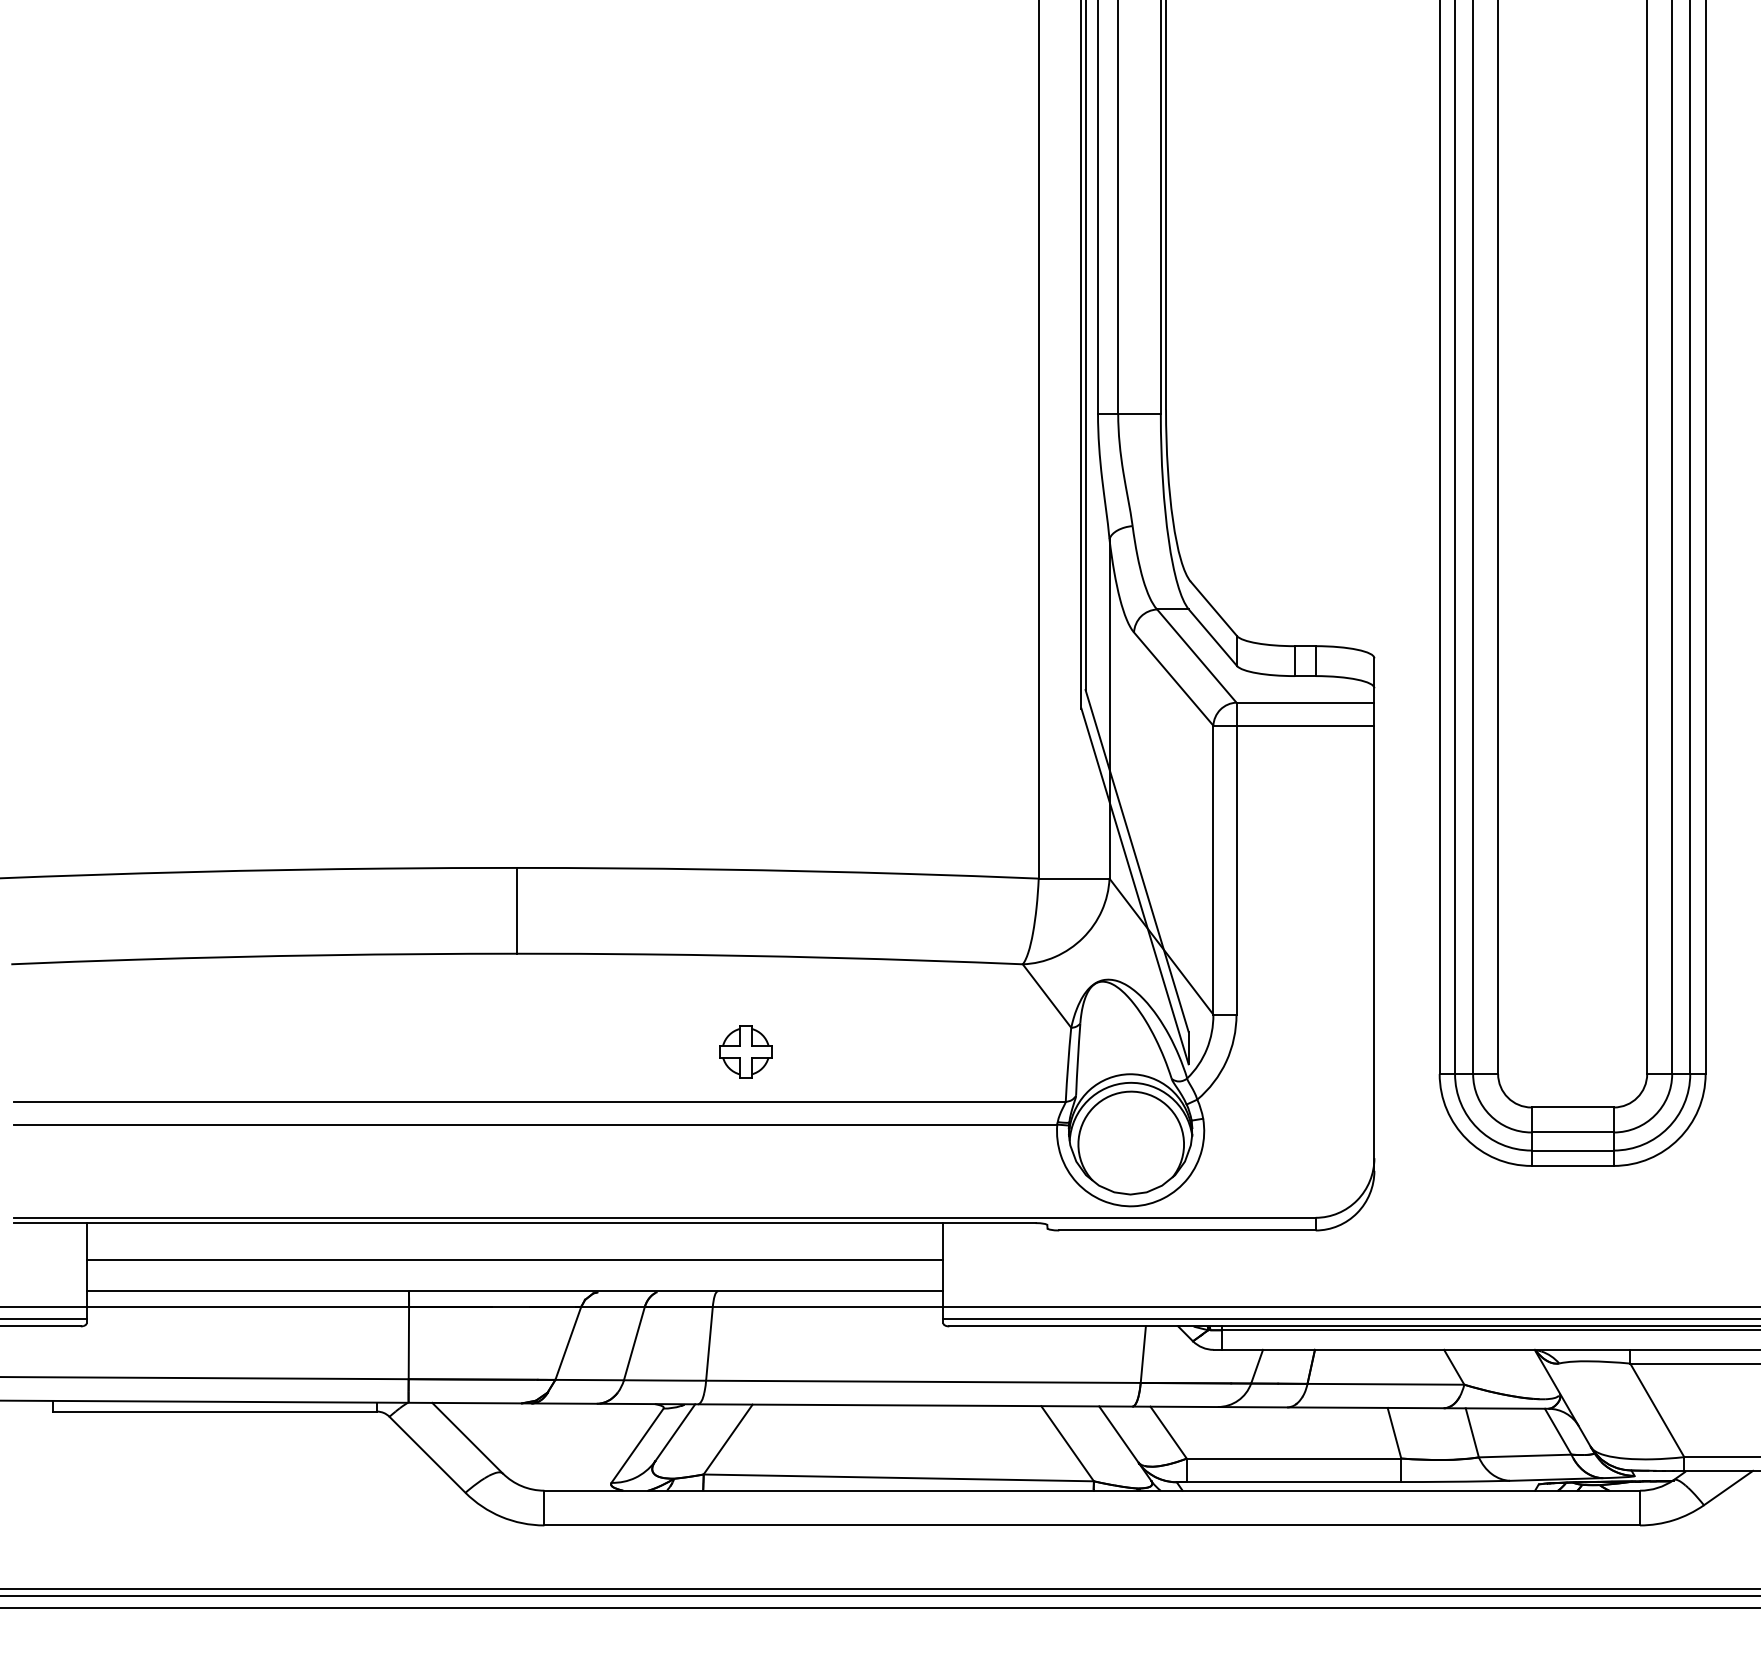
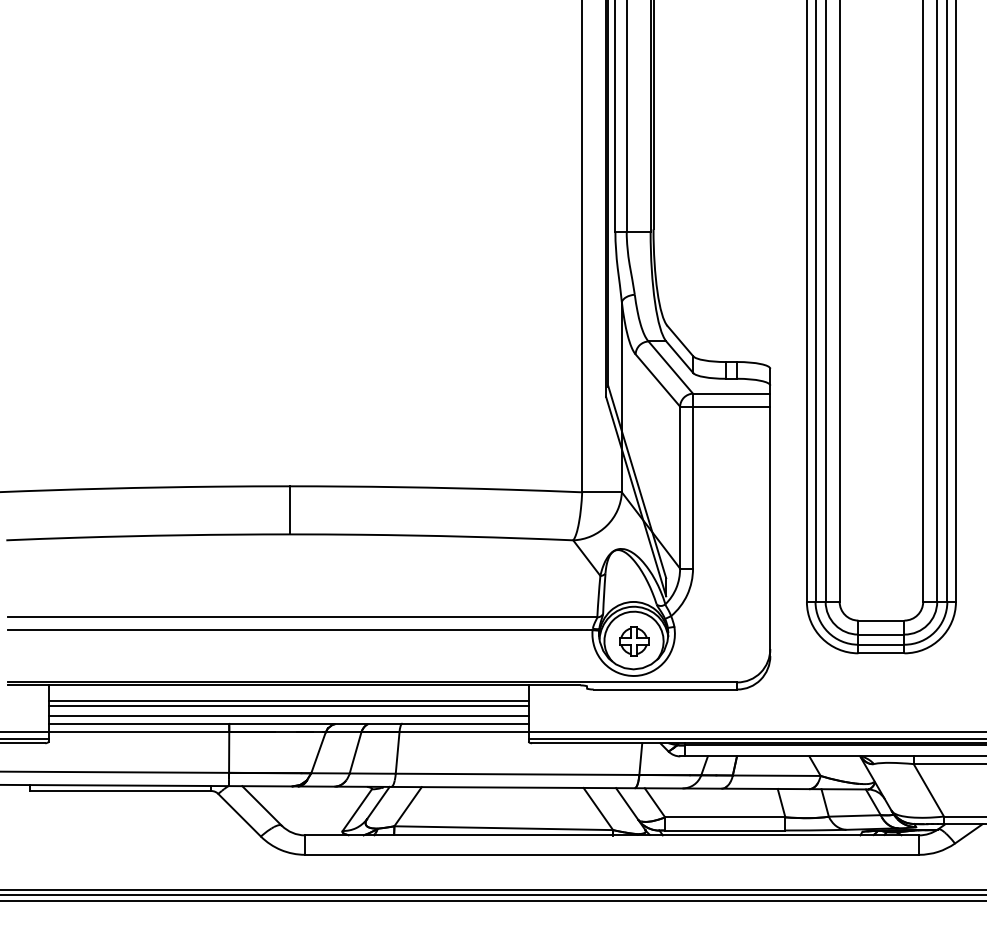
part: (746, 1052) -> (634, 641), moved
line: (514, 1250) -> (288, 700), added
line: (514, 1276) -> (288, 715), added

